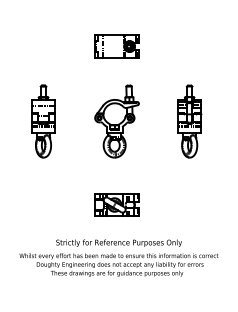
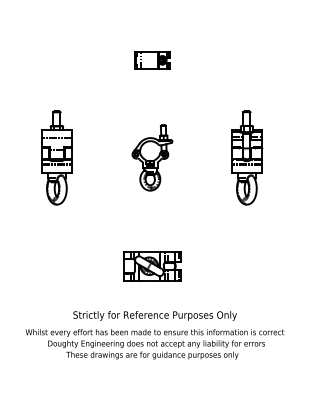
part: (117, 46) -> (152, 60), size x0.6
part: (117, 121) -> (152, 157), size x0.7

